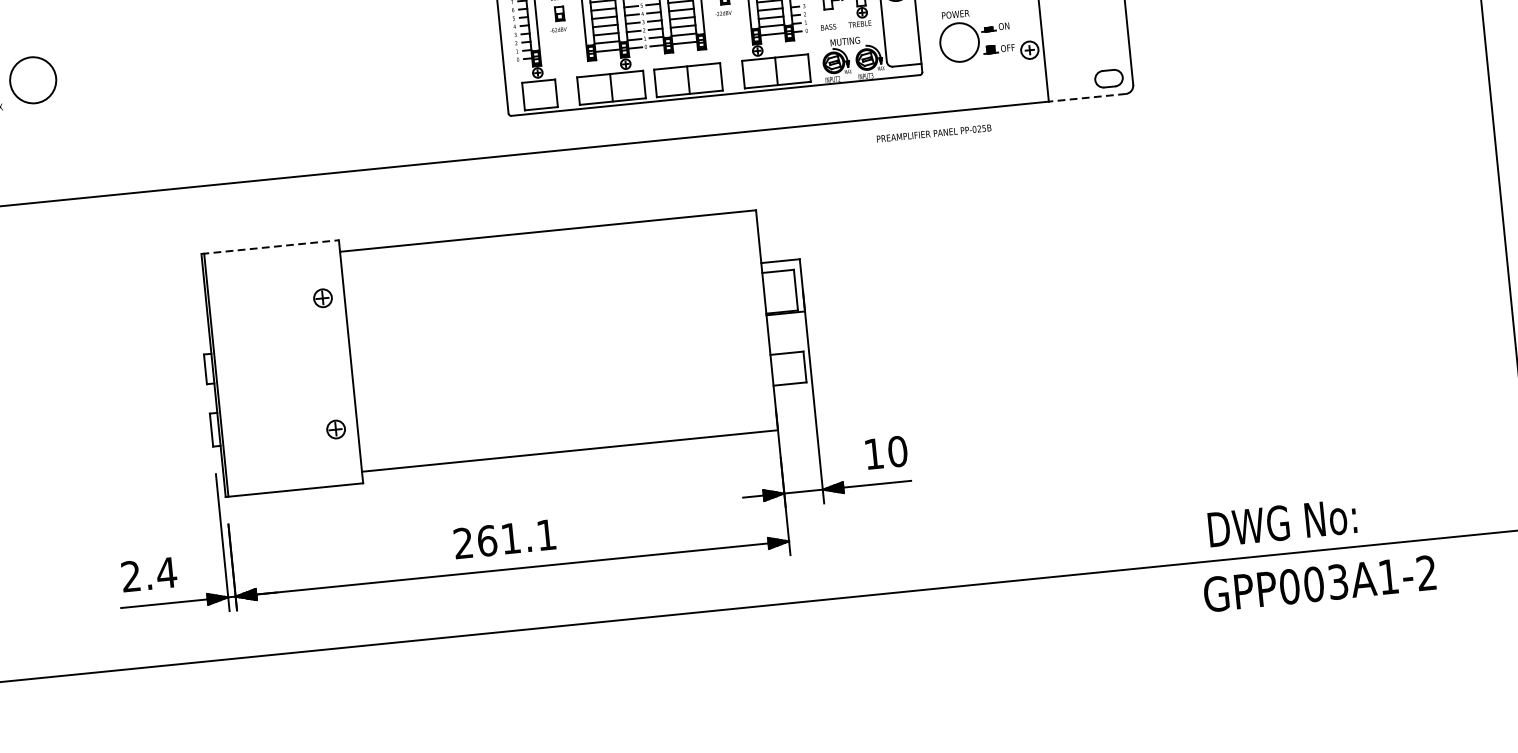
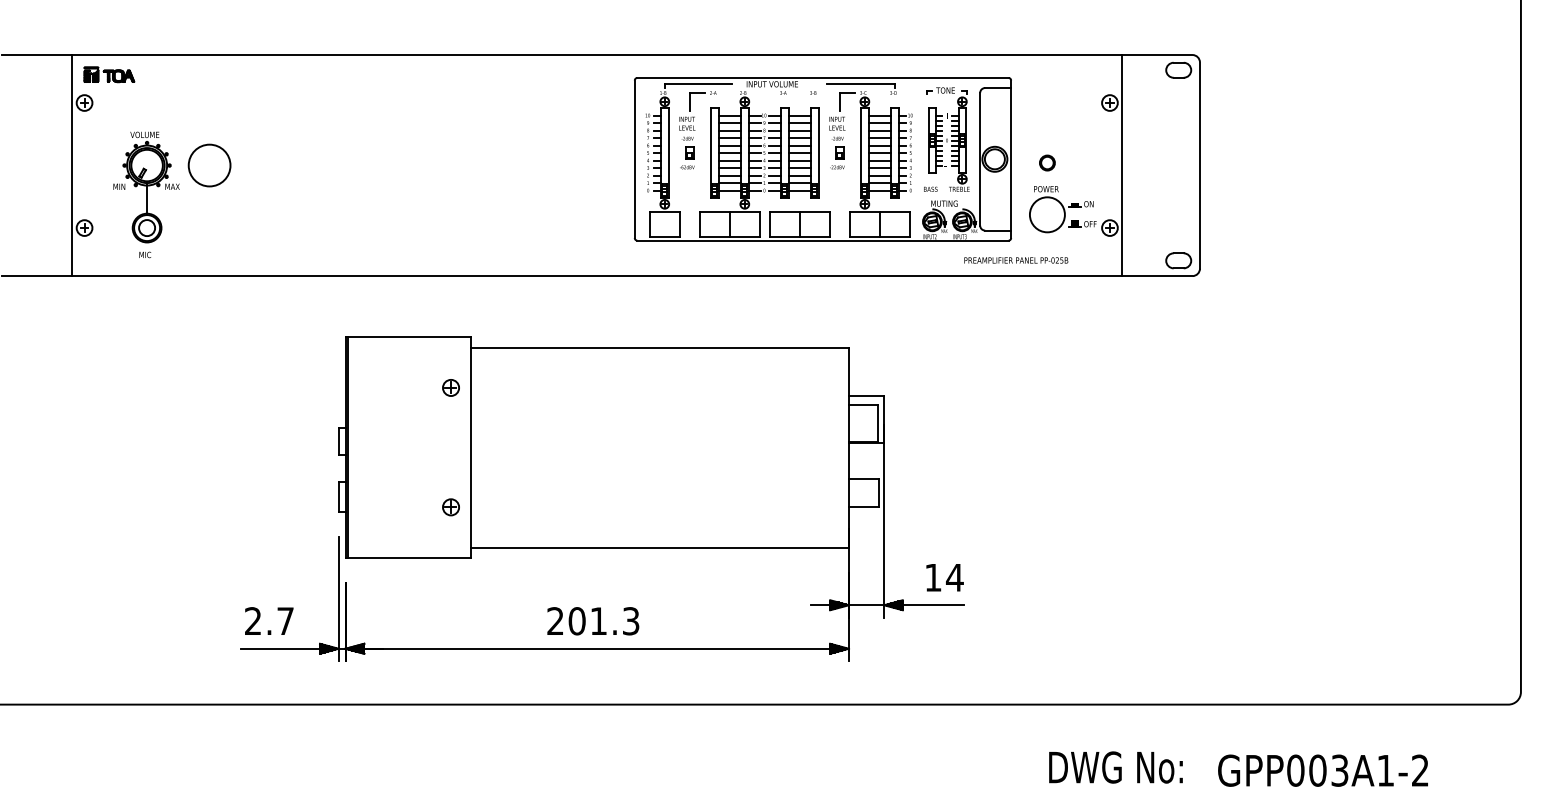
line: (1086, 98) -> (1156, 276), dashed -> solid
text: (934, 133) -> (1016, 260), moved
line: (270, 247) -> (408, 337), dashed -> solid
text: (897, 451) -> (954, 577), 10 -> 14
text: (1281, 522) -> (1115, 767), moved
text: (516, 538) -> (603, 621), 261.1 -> 201.3
text: (166, 572) -> (285, 620), 2.4 -> 2.7
text: (1319, 583) -> (1322, 770), moved

